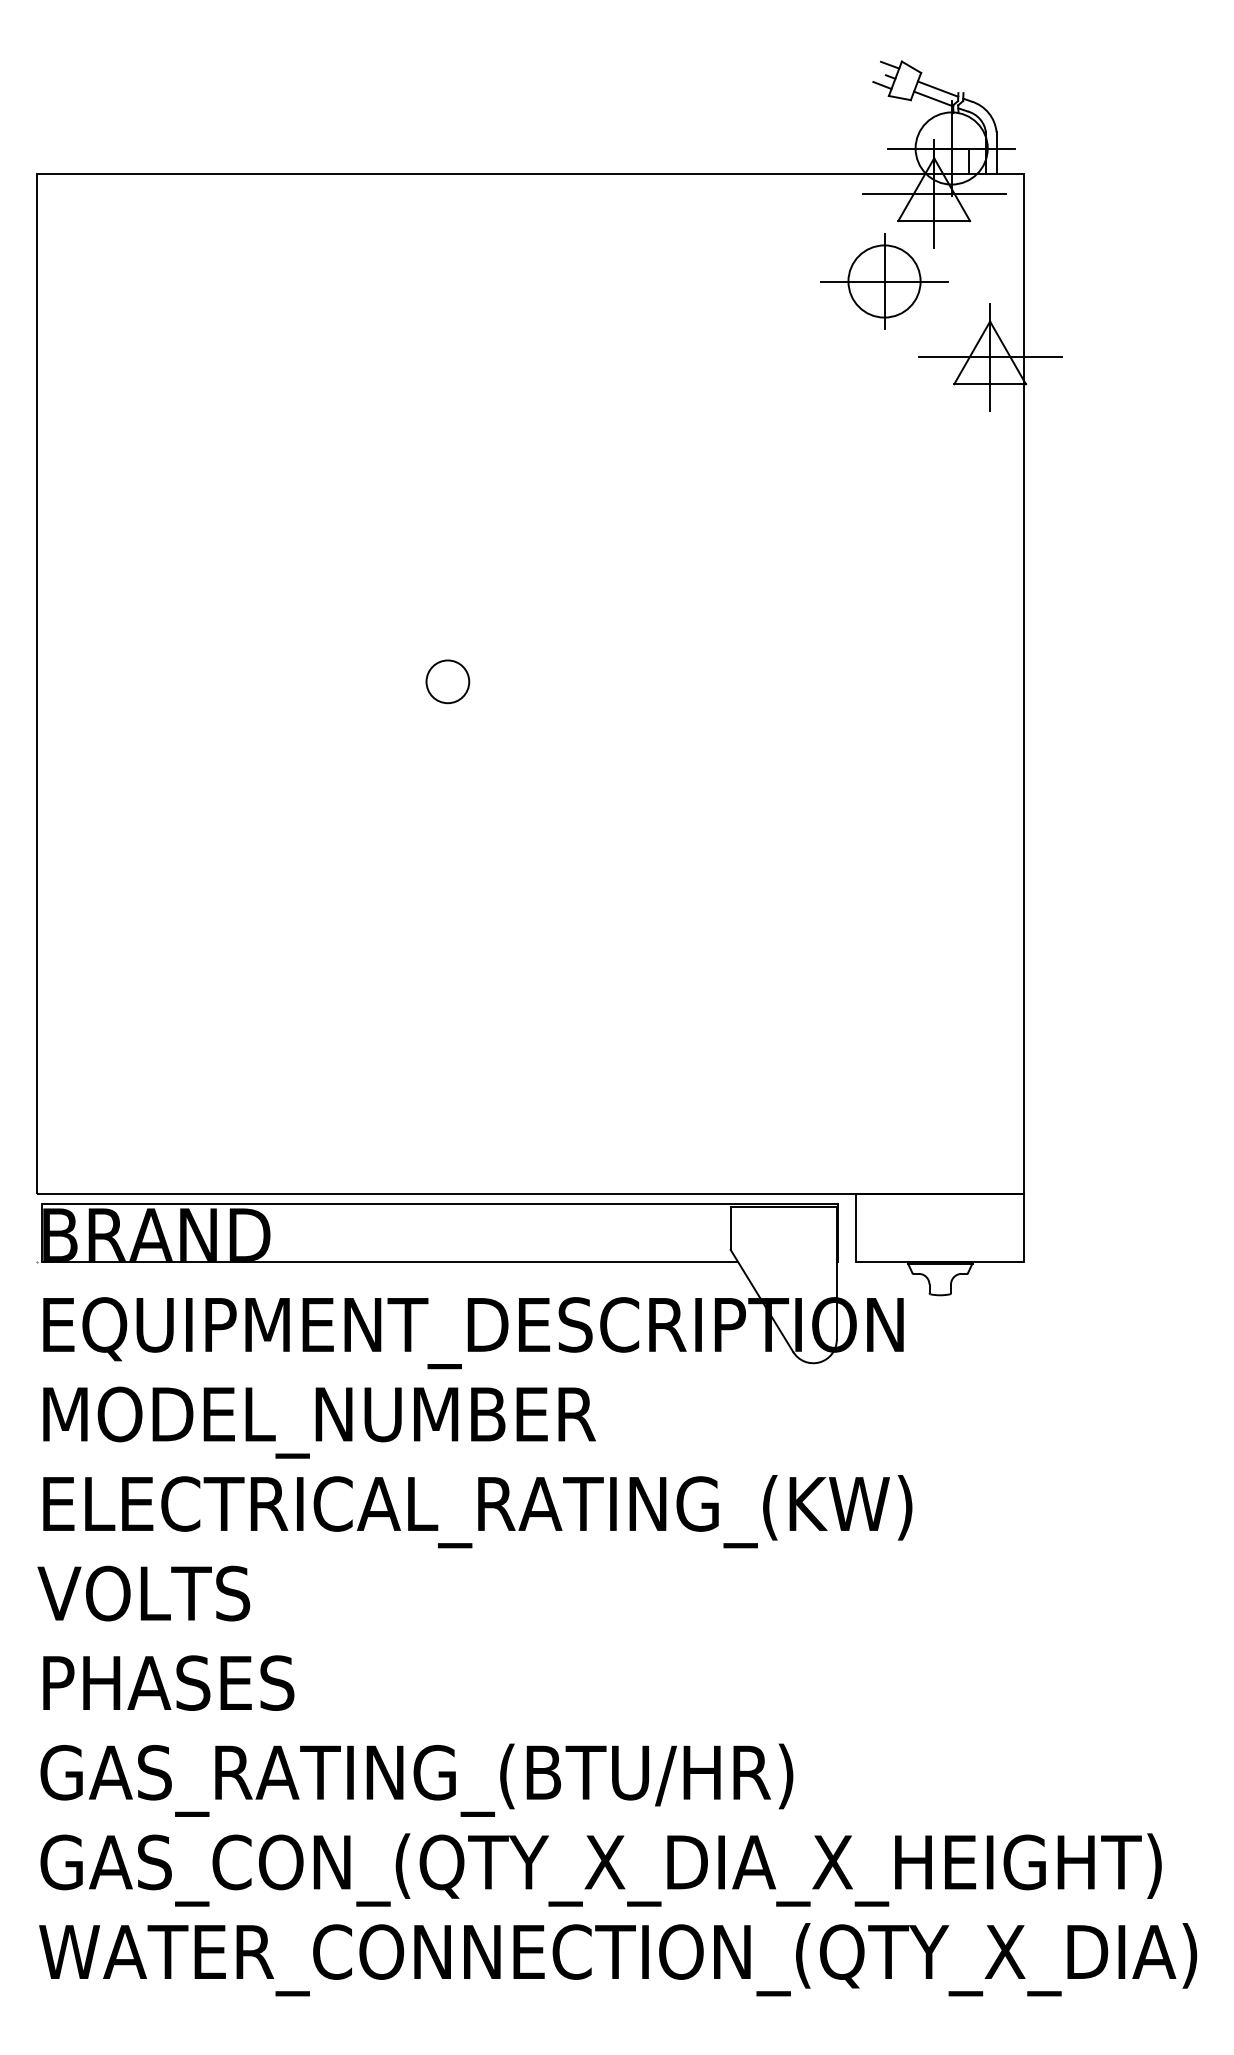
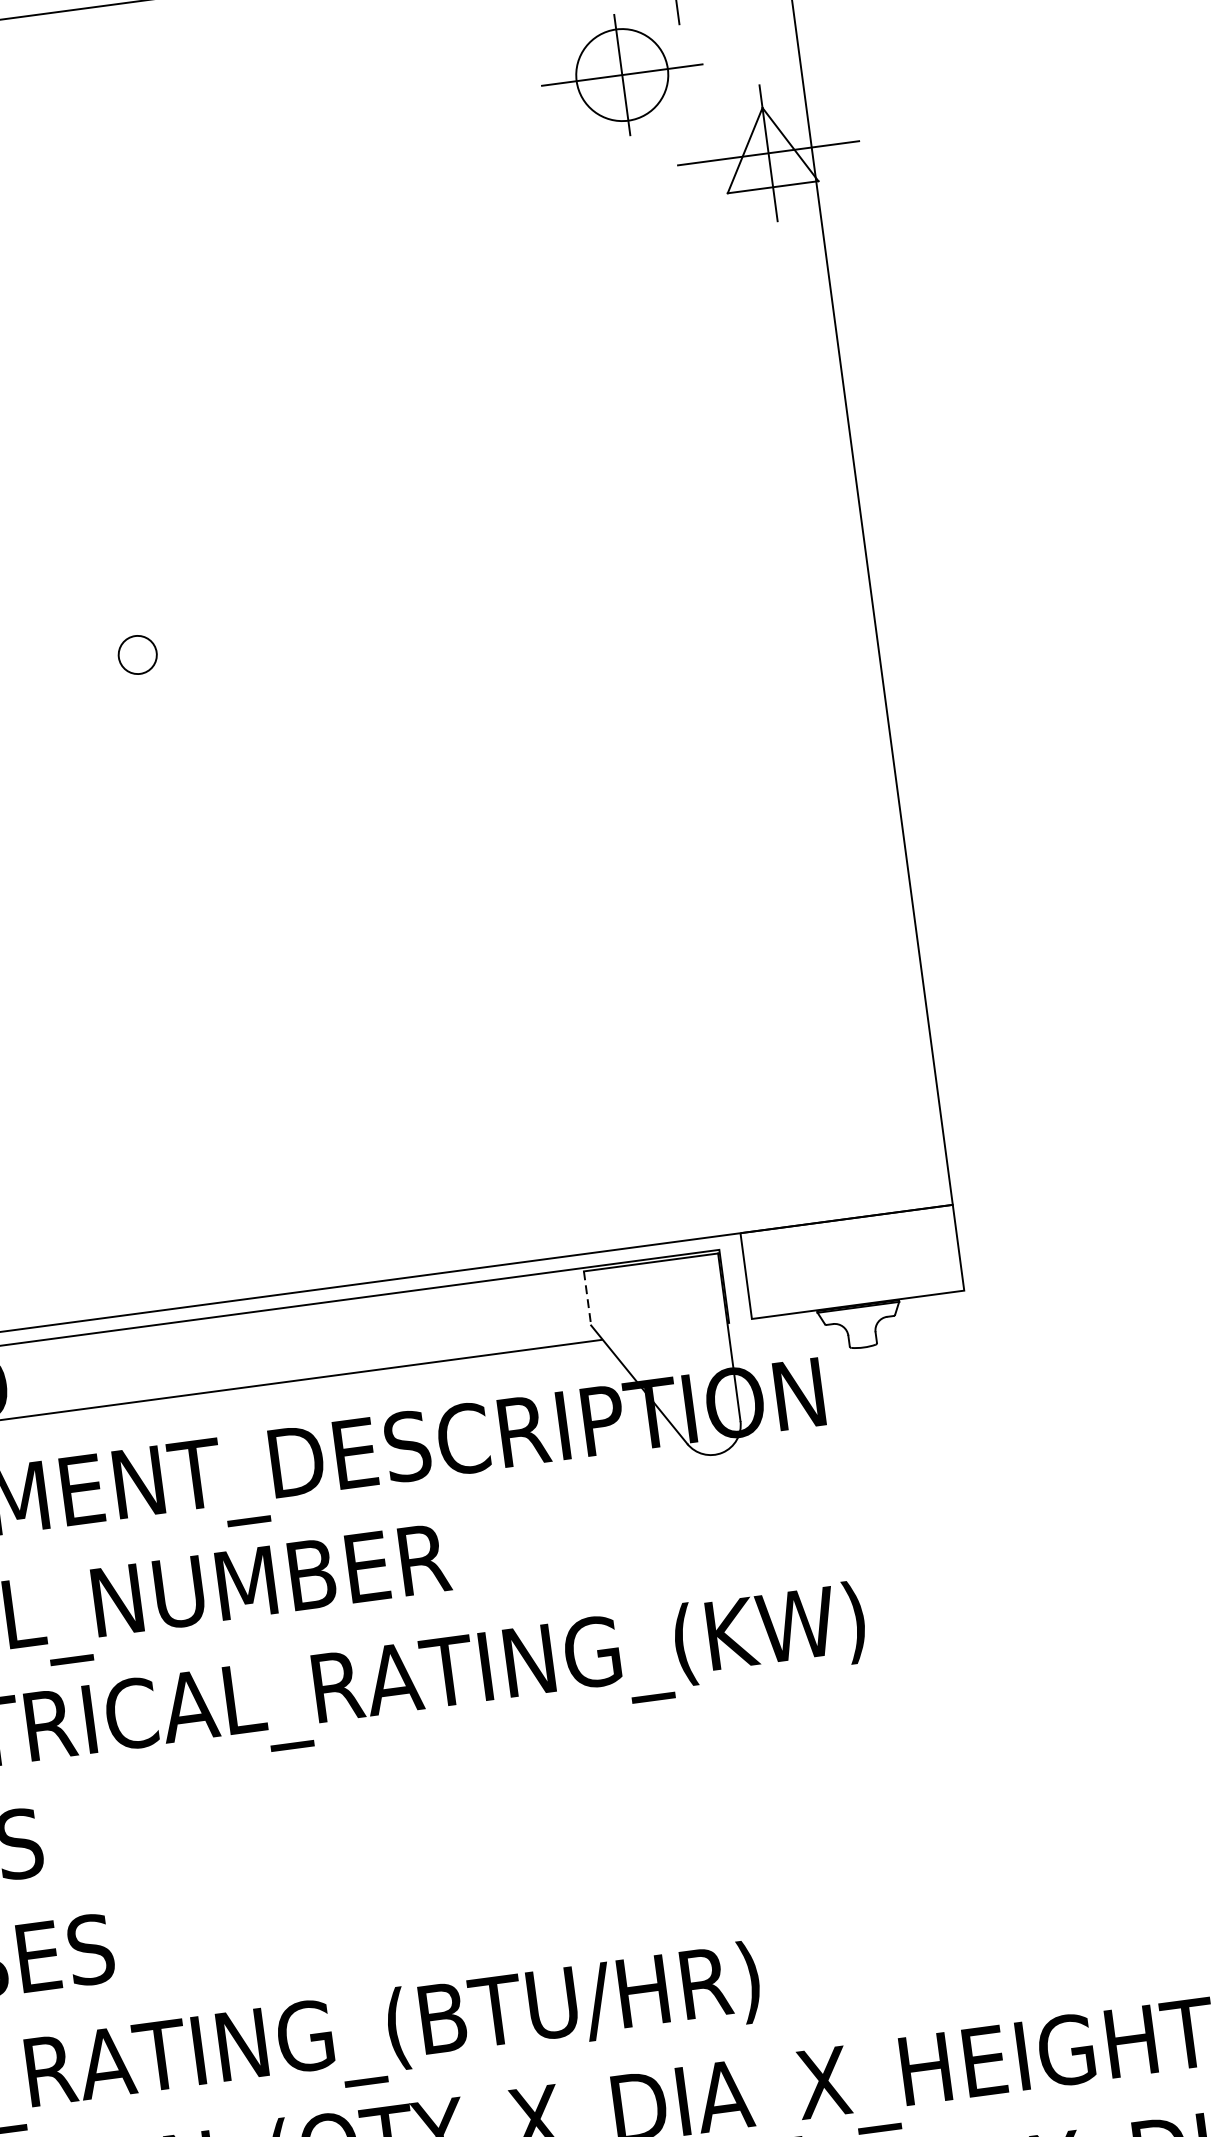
circle: (447, 681) -> (137, 654), size x0.7
line: (730, 1229) -> (587, 1299), solid -> dashed

